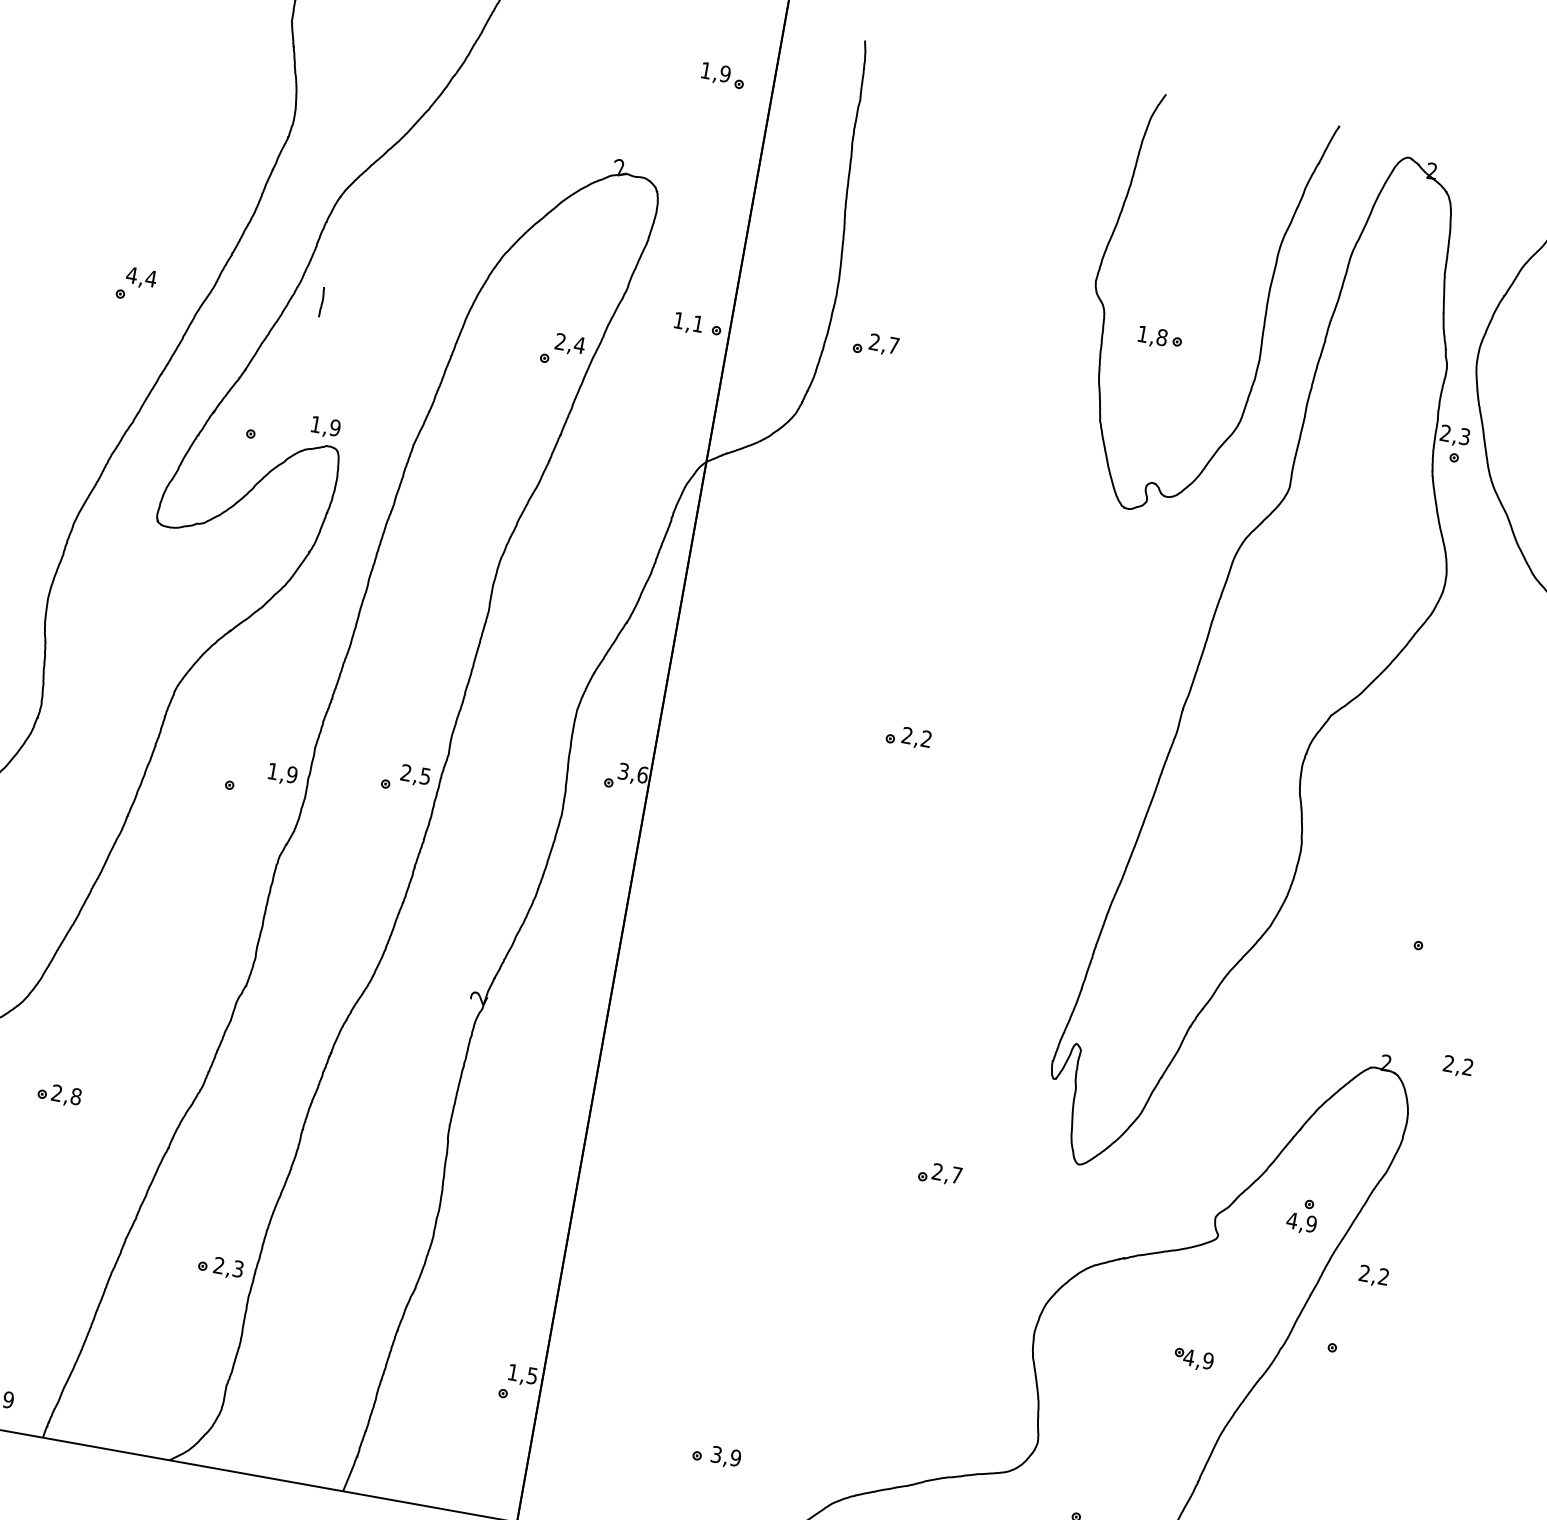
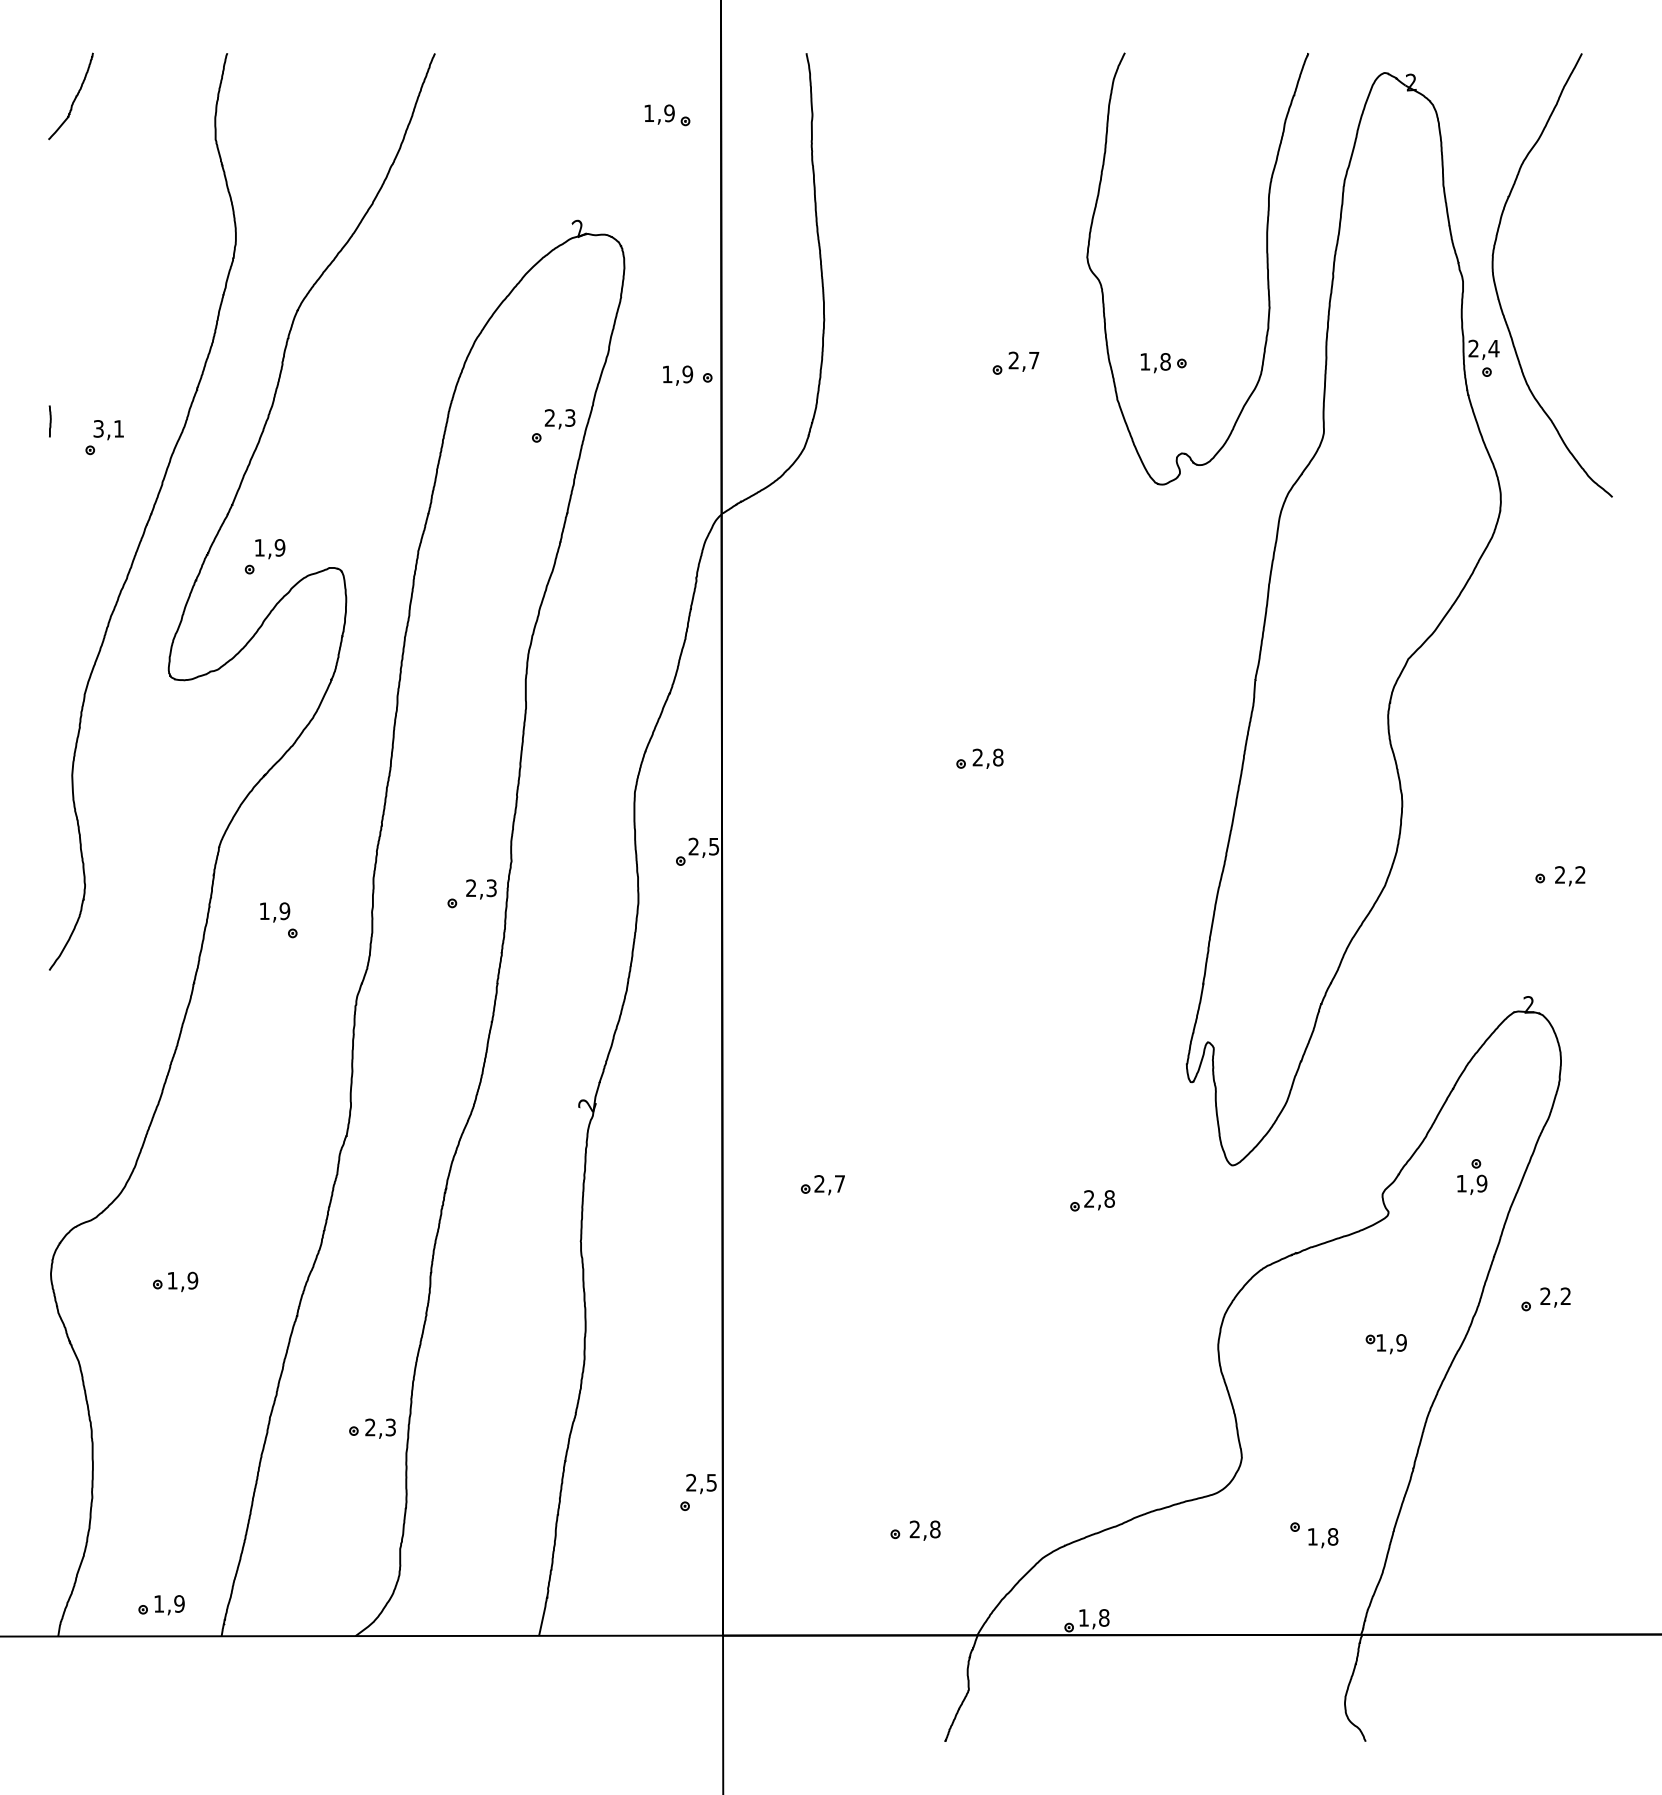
text: (141, 276) -> (108, 428), 4,4 -> 3,1
line: (321, 302) -> (49, 421), moved
text: (697, 324) -> (687, 374), 1,1 -> 1,9
part: (1159, 338) -> (1163, 363), moved
text: (579, 344) -> (569, 417), 2,4 -> 2,3
part: (875, 344) -> (1015, 362), moved
text: (325, 427) -> (270, 549), moved
text: (1464, 436) -> (1493, 348), 2,3 -> 2,4
text: (926, 739) -> (998, 757), 2,2 -> 2,8
text: (632, 772) -> (703, 846), 3,6 -> 2,5
text: (283, 774) -> (275, 912), moved
text: (425, 775) -> (491, 887), 2,5 -> 2,3
text: (1458, 1066) -> (1570, 876), moved
text: (66, 1094) -> (182, 1280), 2,8 -> 1,9
part: (687, 1113) -> (822, 1185), added
text: (956, 1174) -> (1109, 1198), 2,7 -> 2,8
text: (1292, 1220) -> (1461, 1183), 4,9 -> 1,9
text: (1373, 1276) -> (1555, 1297), moved
text: (1188, 1357) -> (1380, 1342), 4,9 -> 1,9
text: (513, 1372) -> (691, 1482), 1,5 -> 2,5
text: (725, 1456) -> (924, 1529), 3,9 -> 2,8

